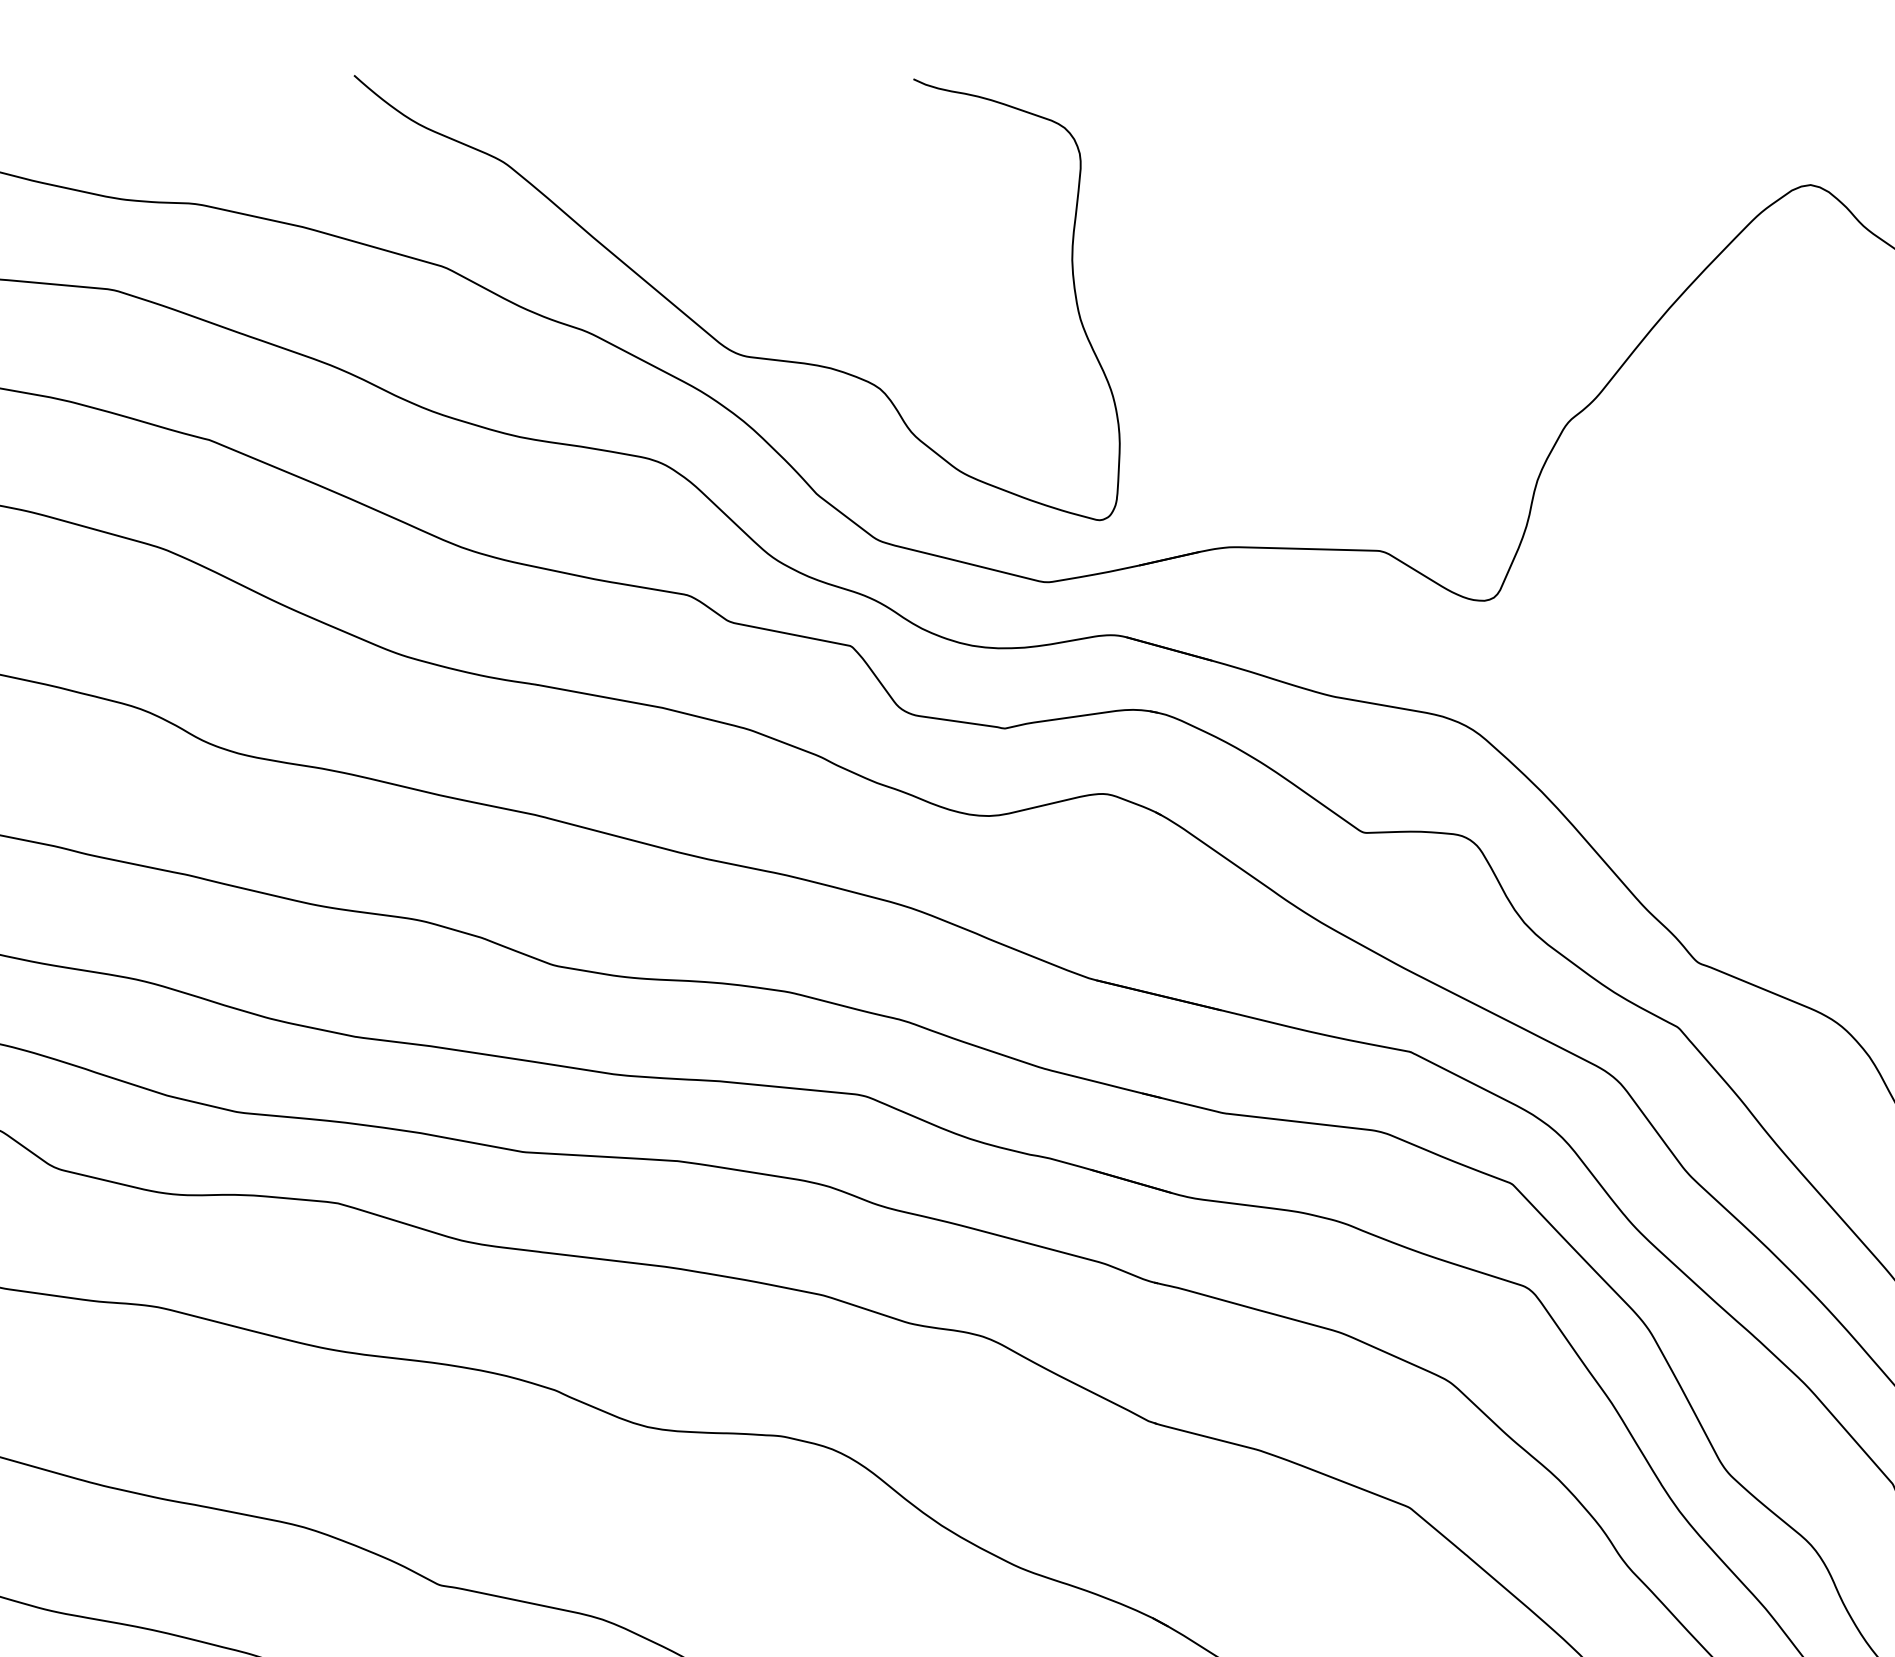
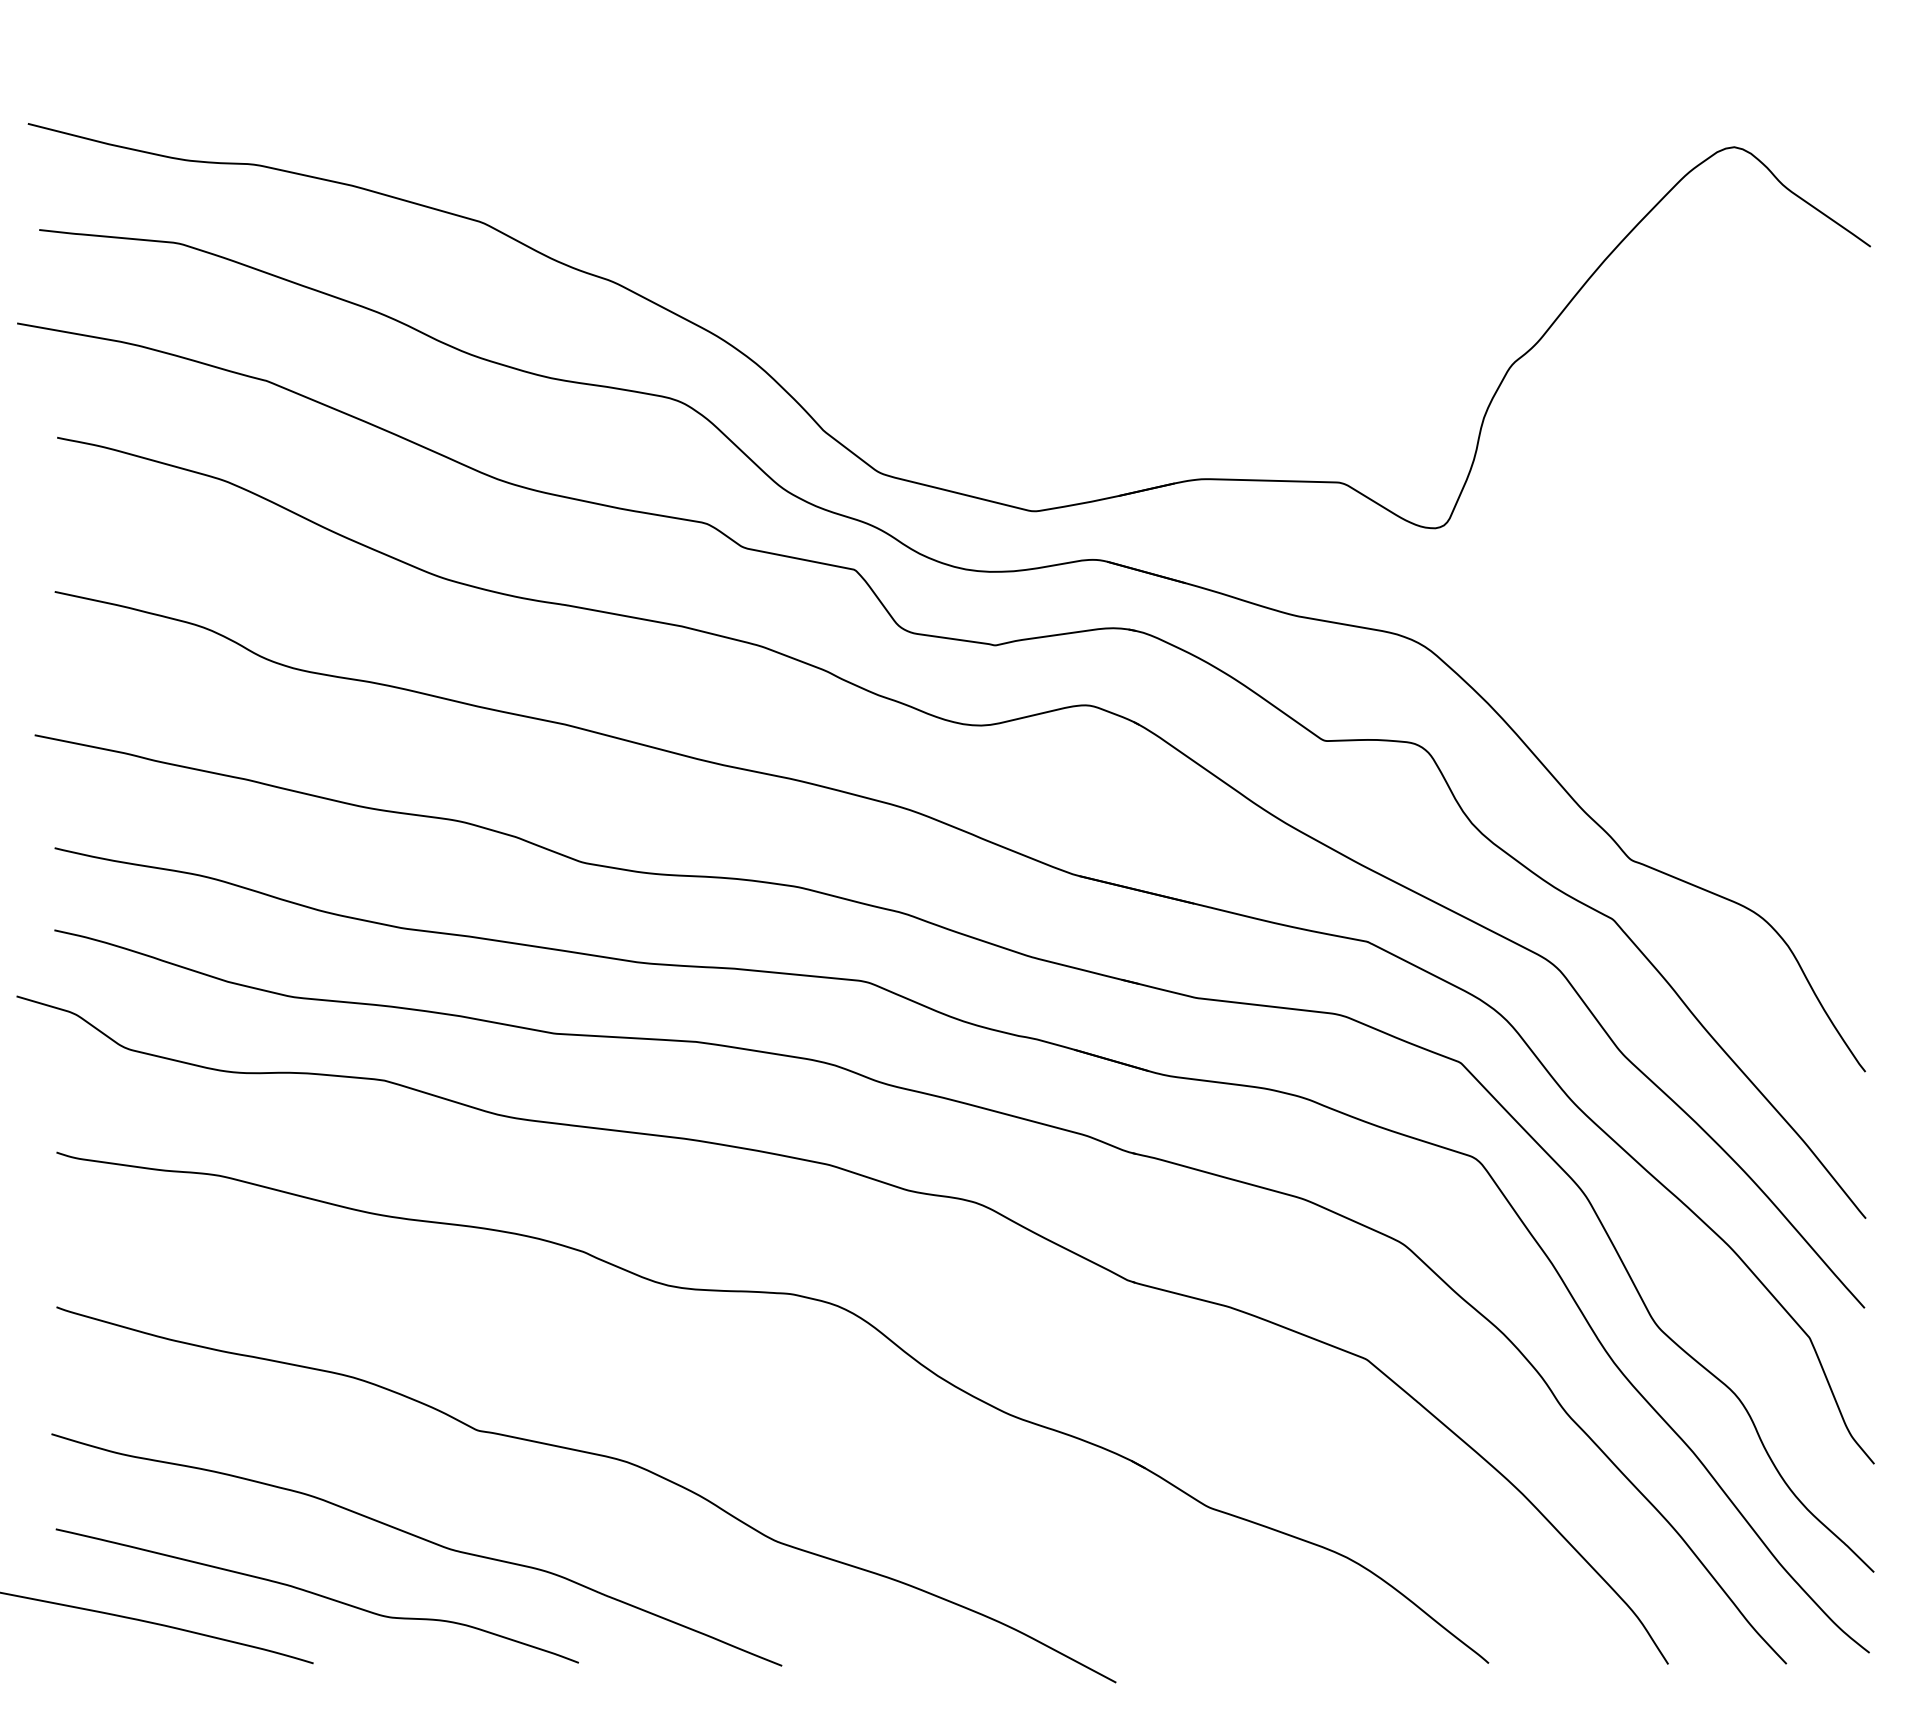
curve: (707, 331) -> (723, 281), removed

